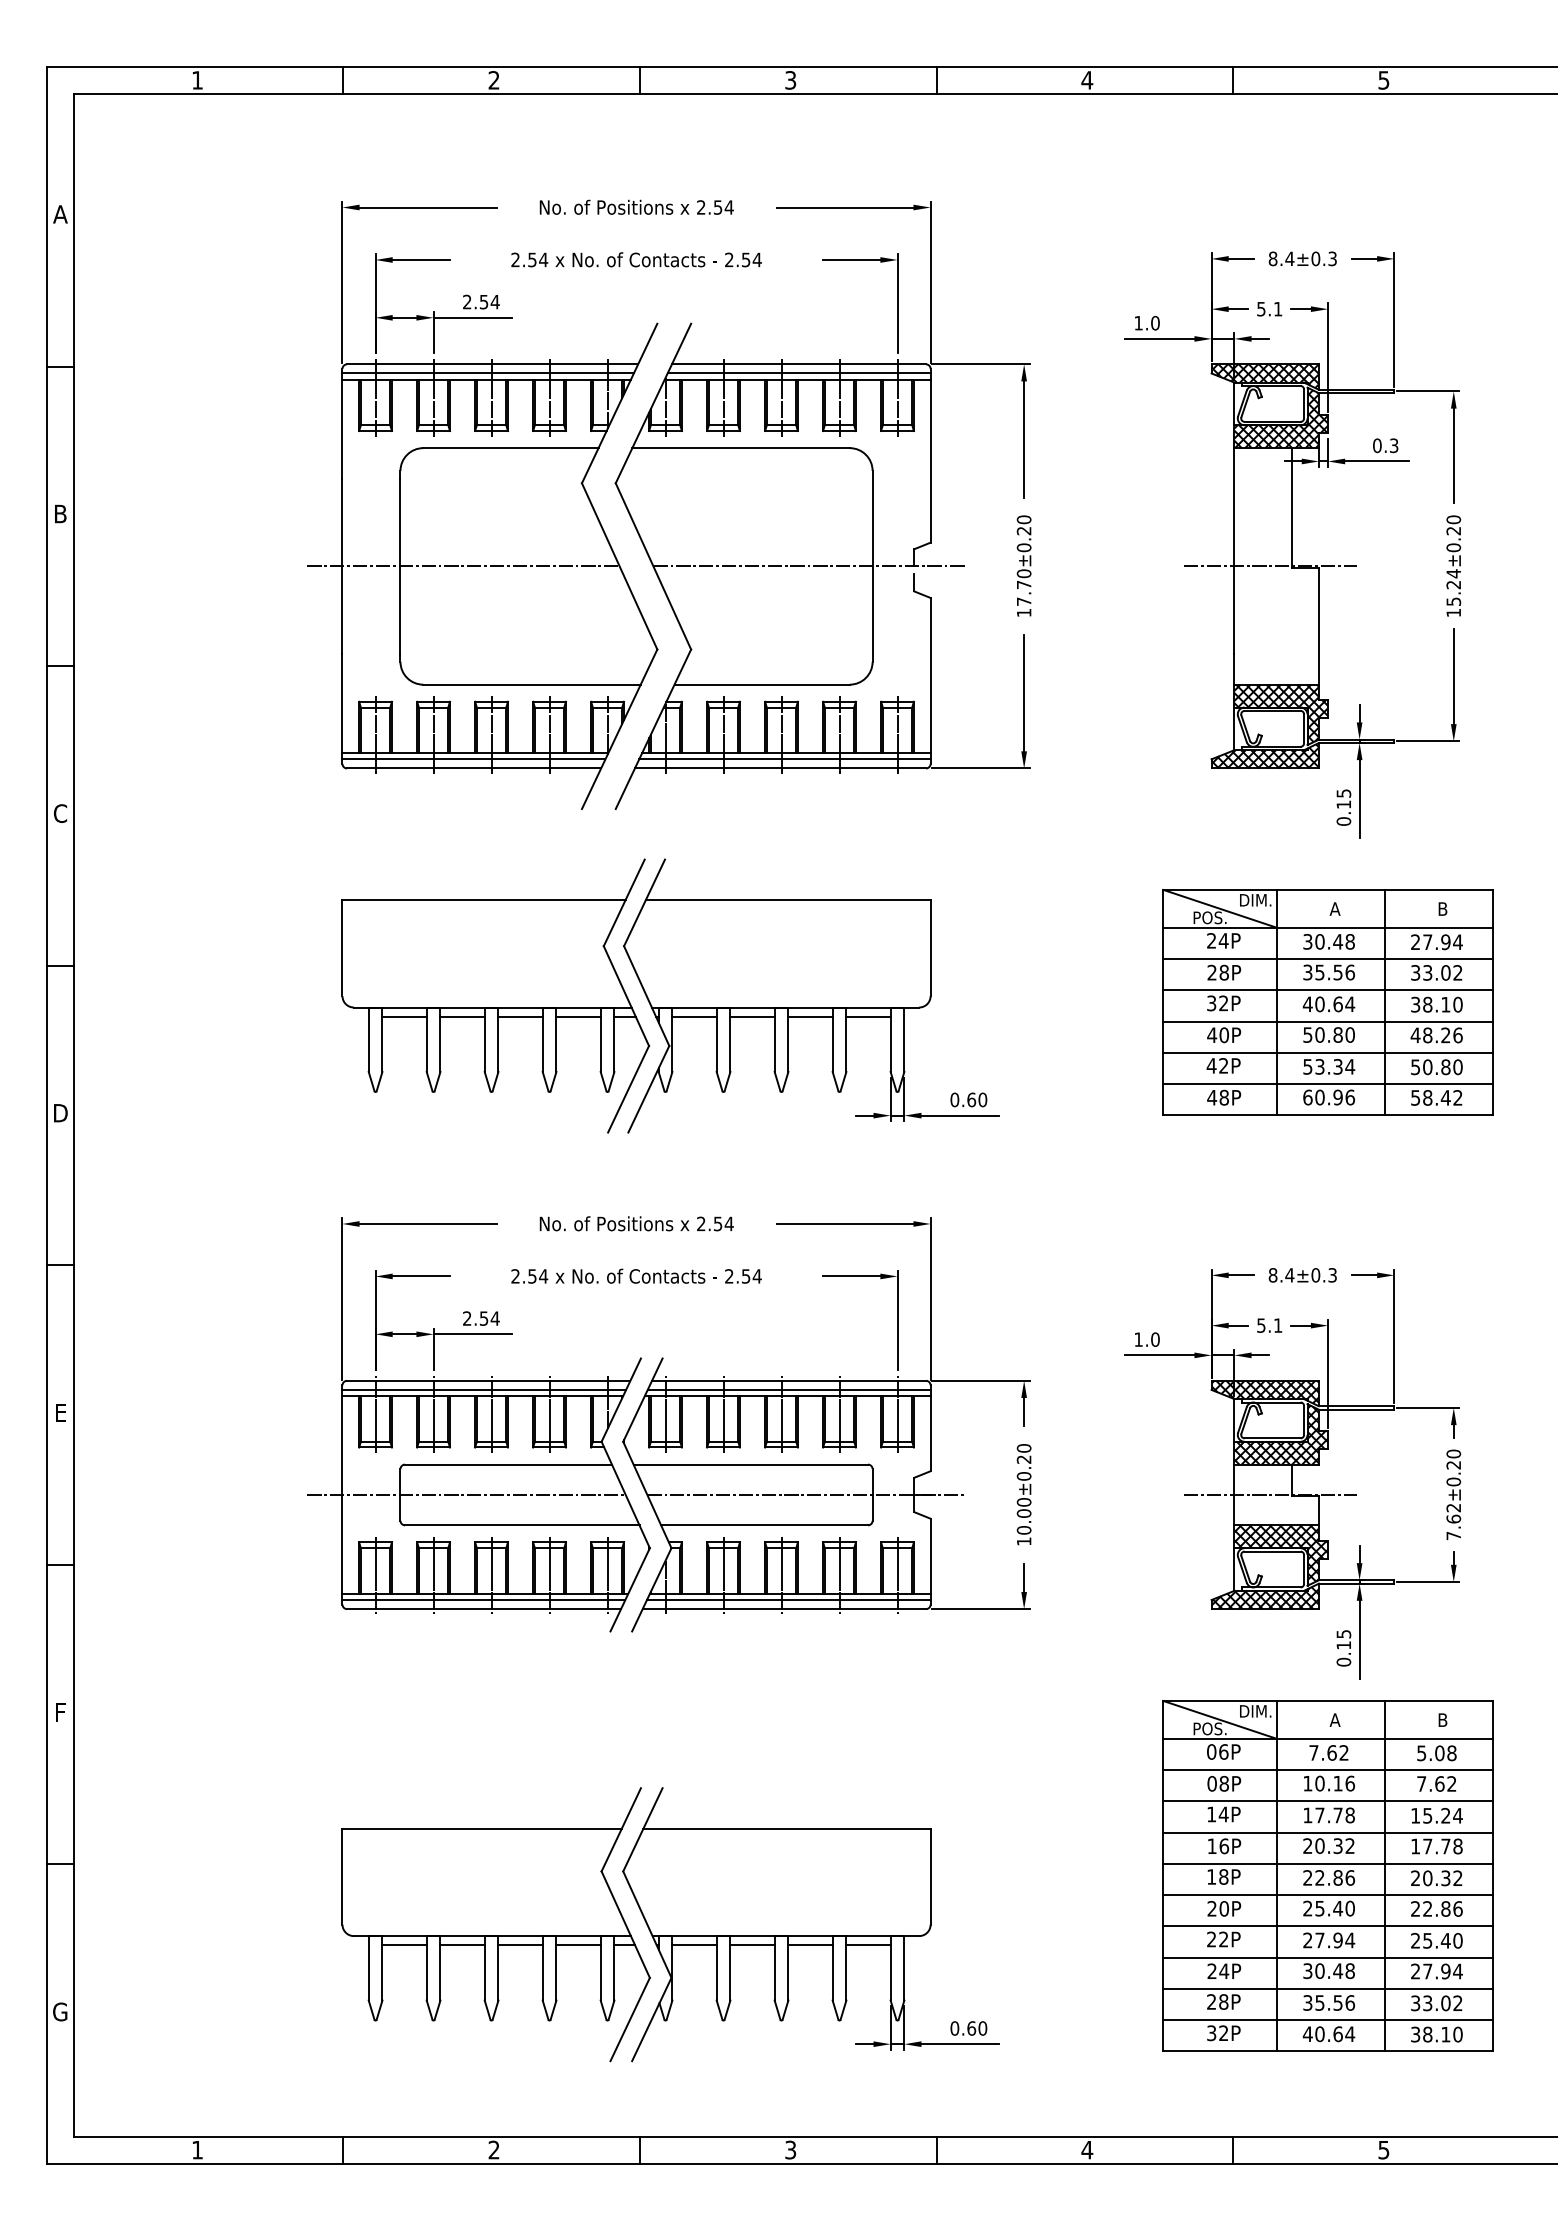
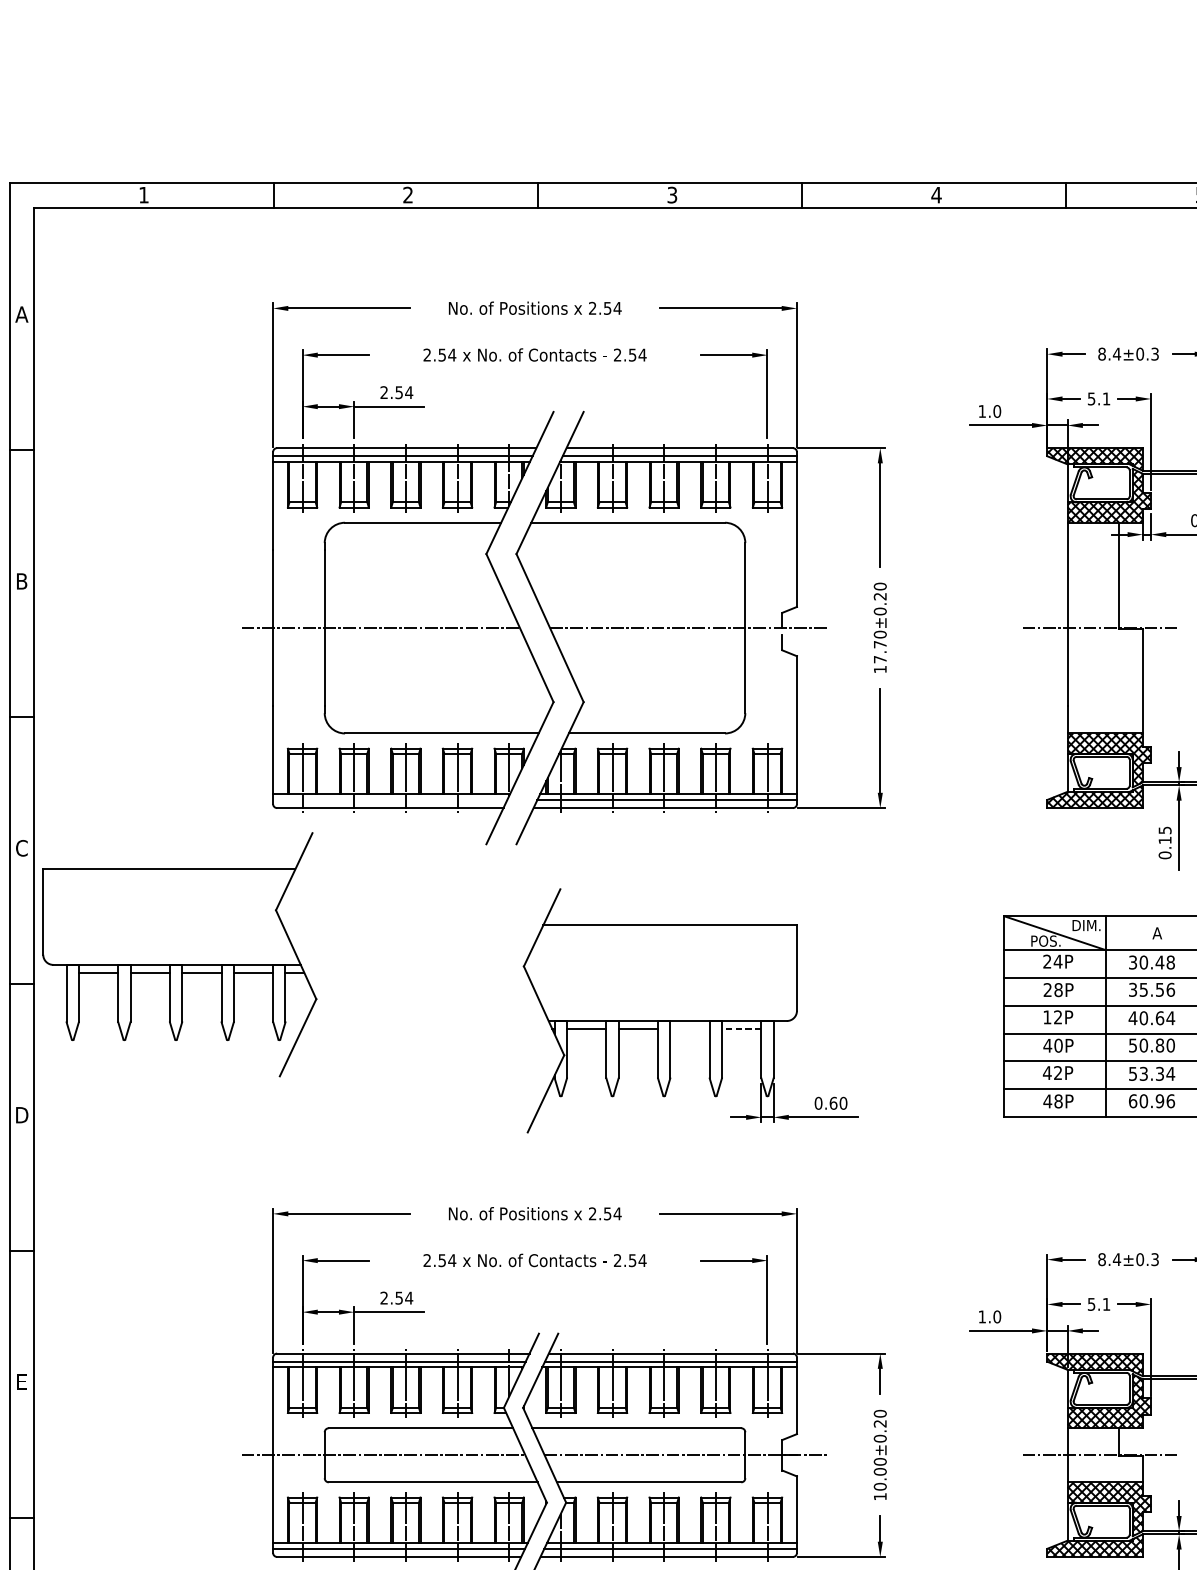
line: (473, 759) -> (389, 800), removed
part: (495, 995) -> (179, 954), moved
text: (1211, 1003) -> (1047, 1017), 32P -> 12P
line: (810, 1016) -> (689, 1029), removed
line: (868, 1016) -> (741, 1029), solid -> dashed

